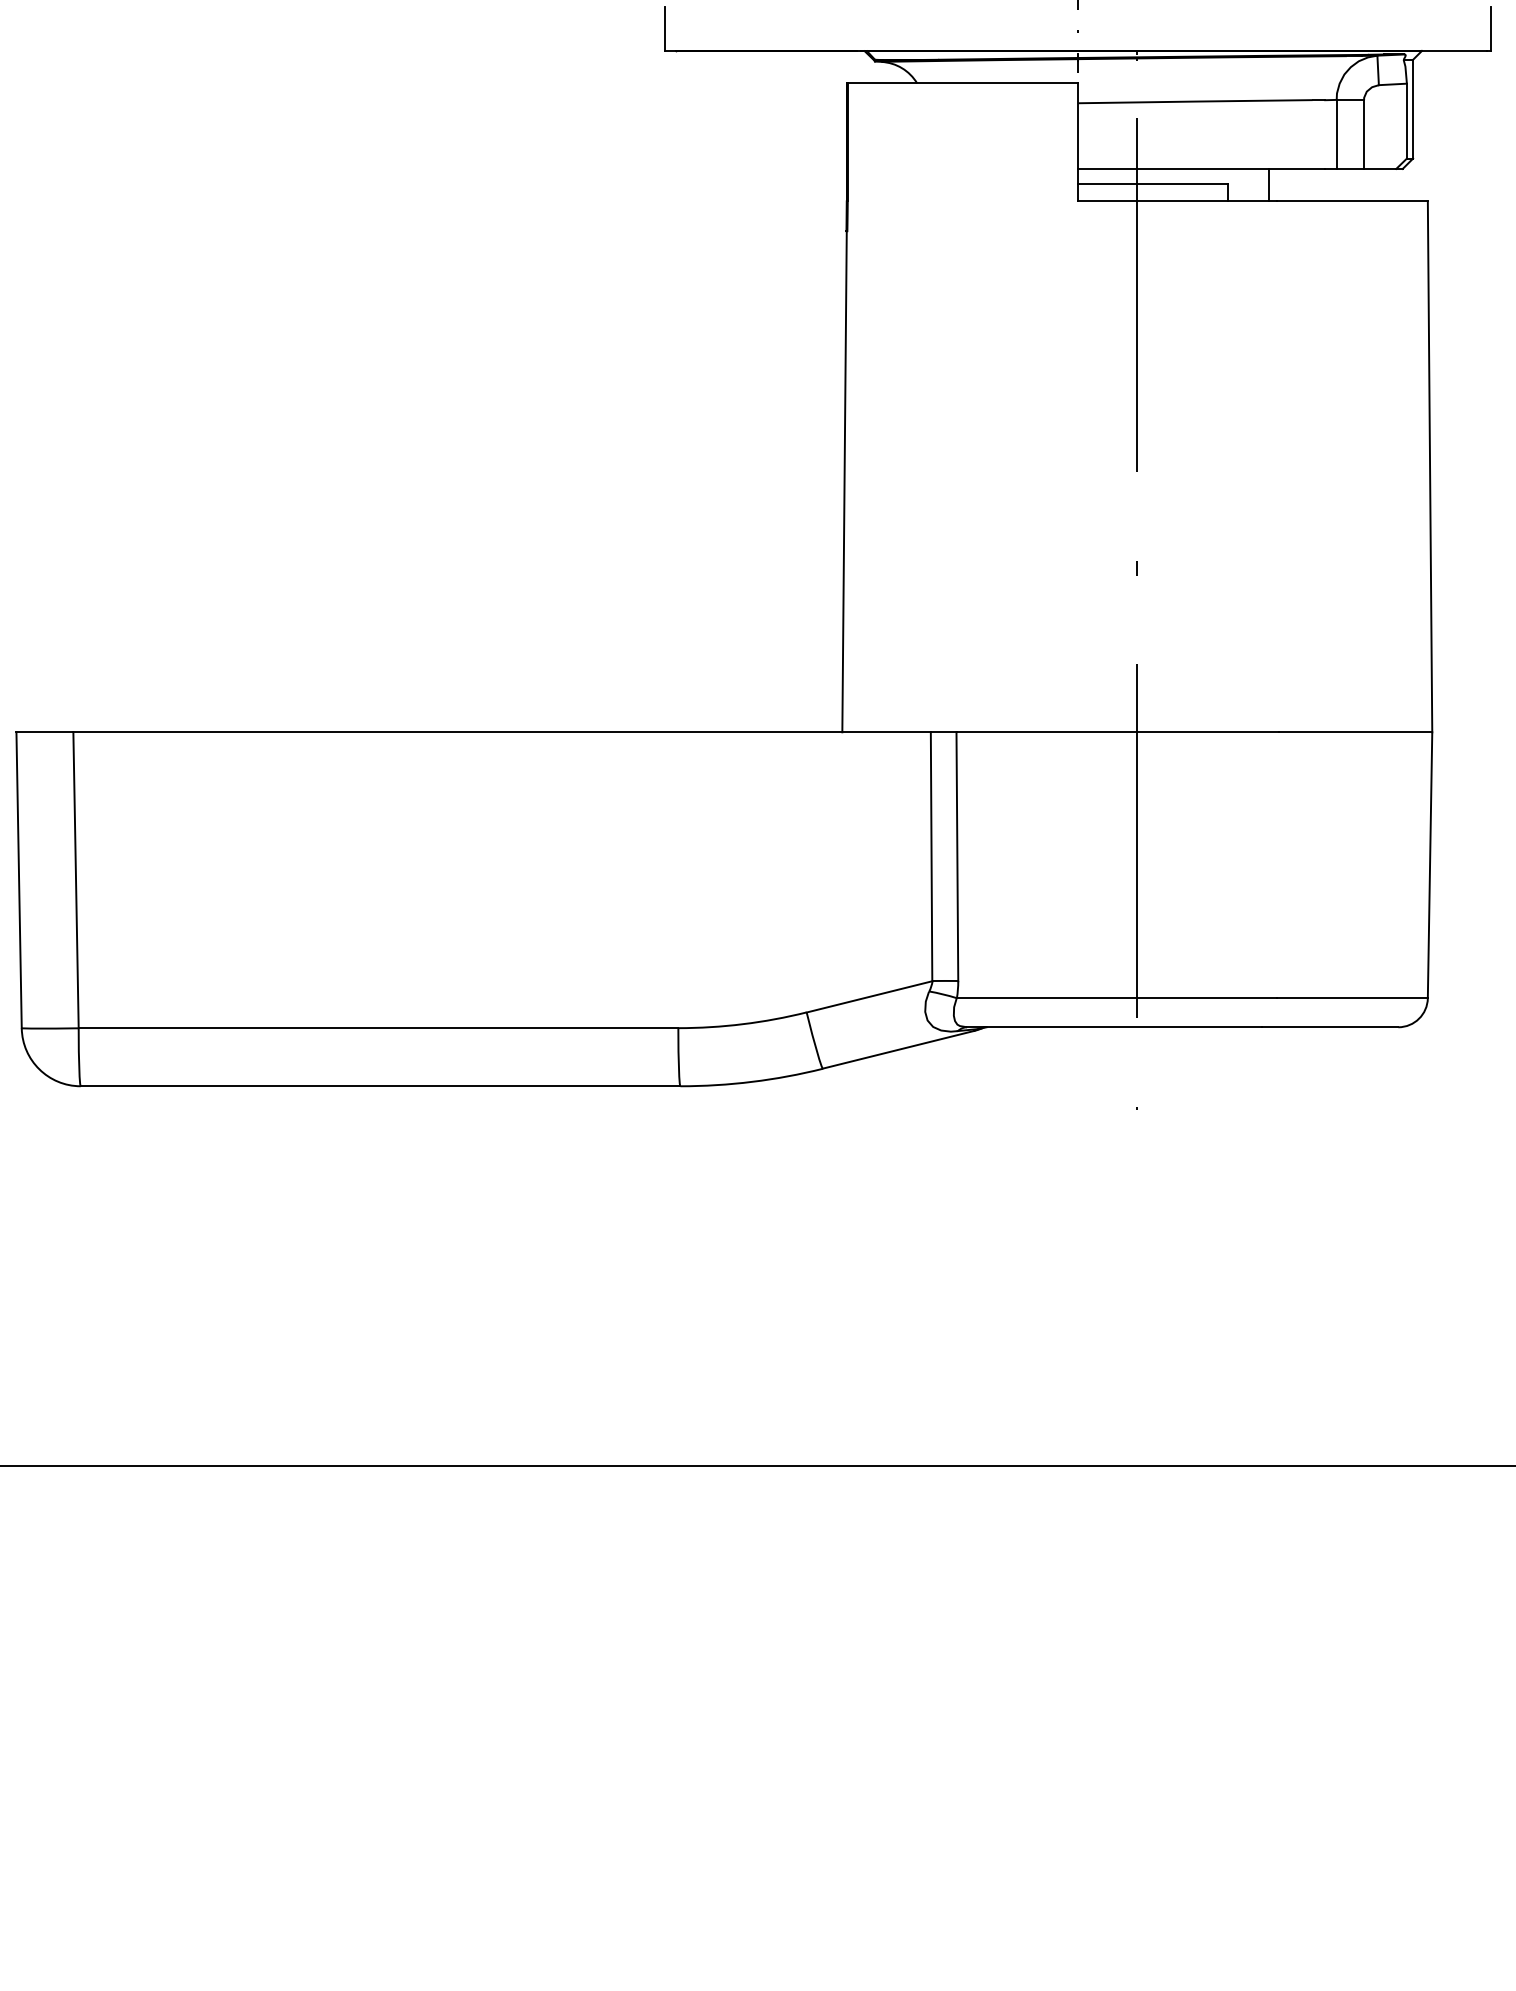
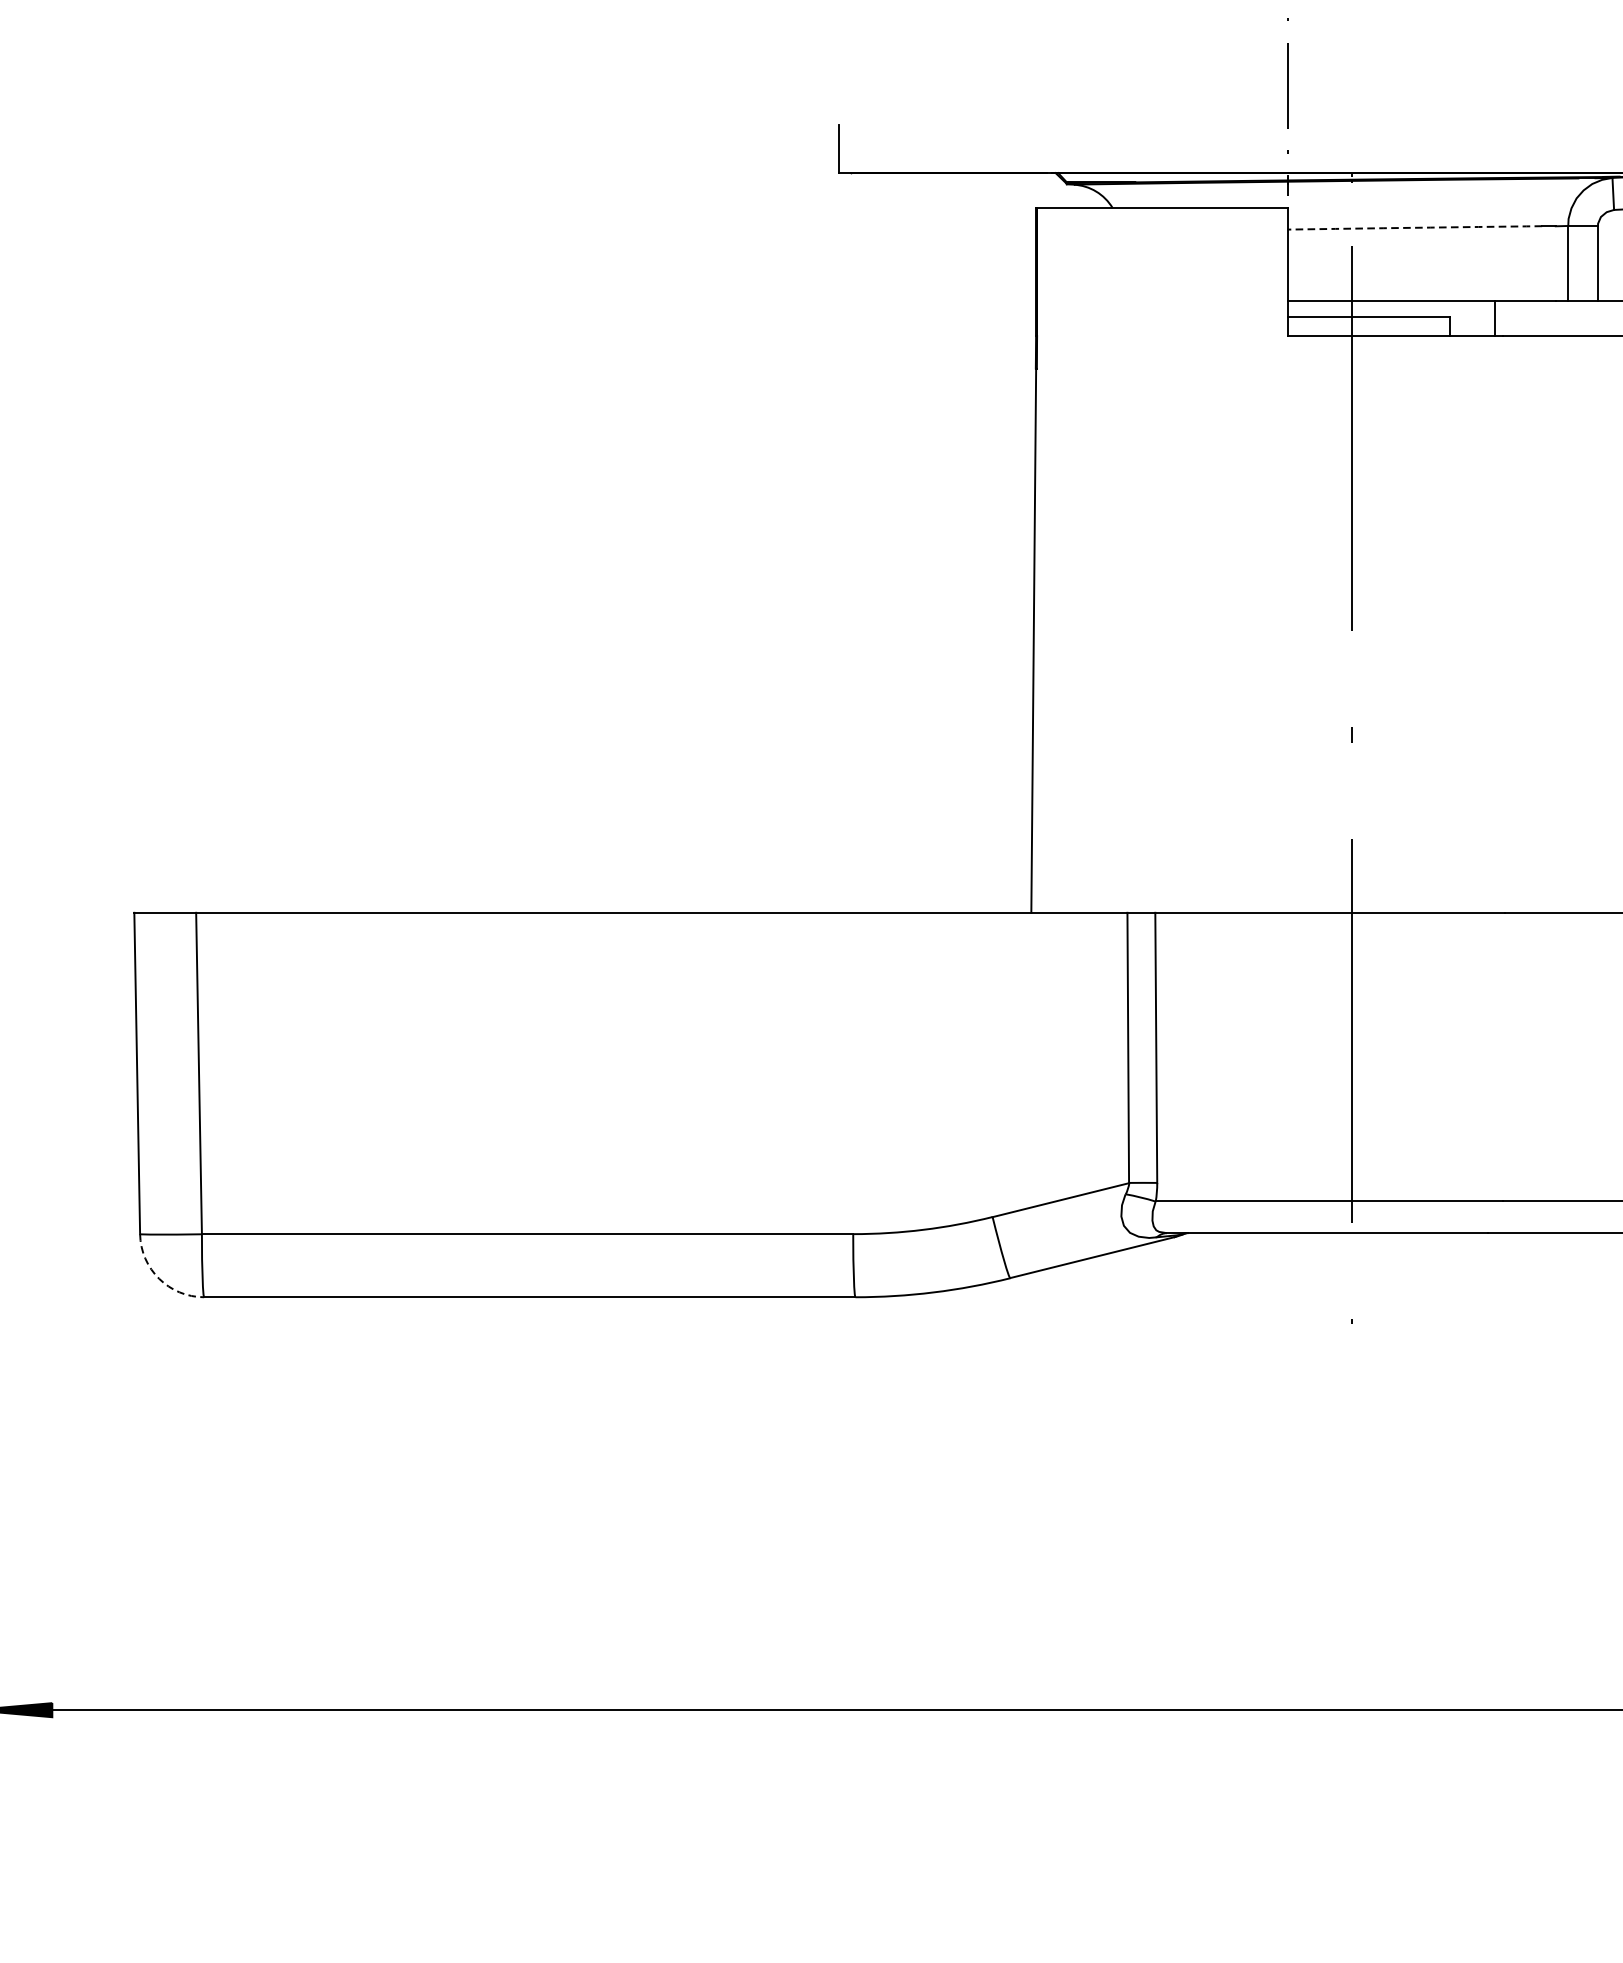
arc: (1195, 101) -> (1414, 227), solid -> dashed
arc: (39, 1069) -> (159, 1279), solid -> dashed

